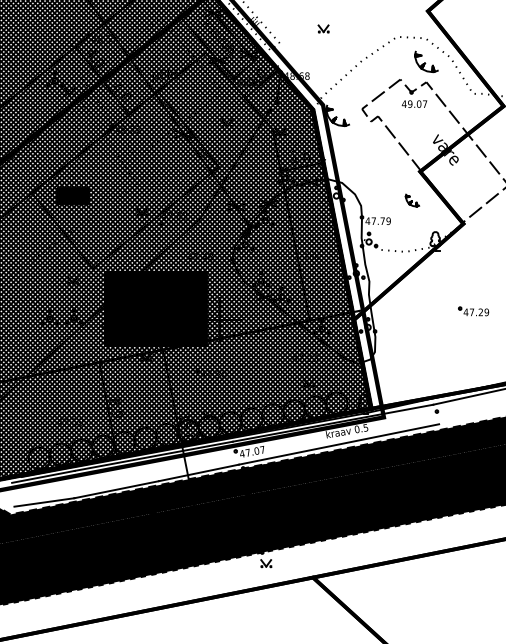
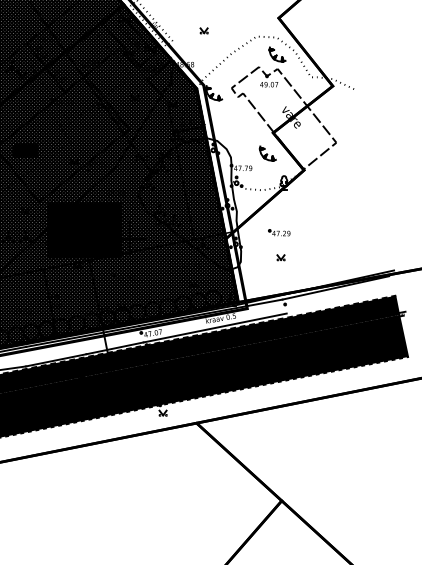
part: (412, 200) -> (267, 153), size x1.67
part: (473, 310) -> (279, 232), moved
part: (430, 345) -> (280, 257), added

